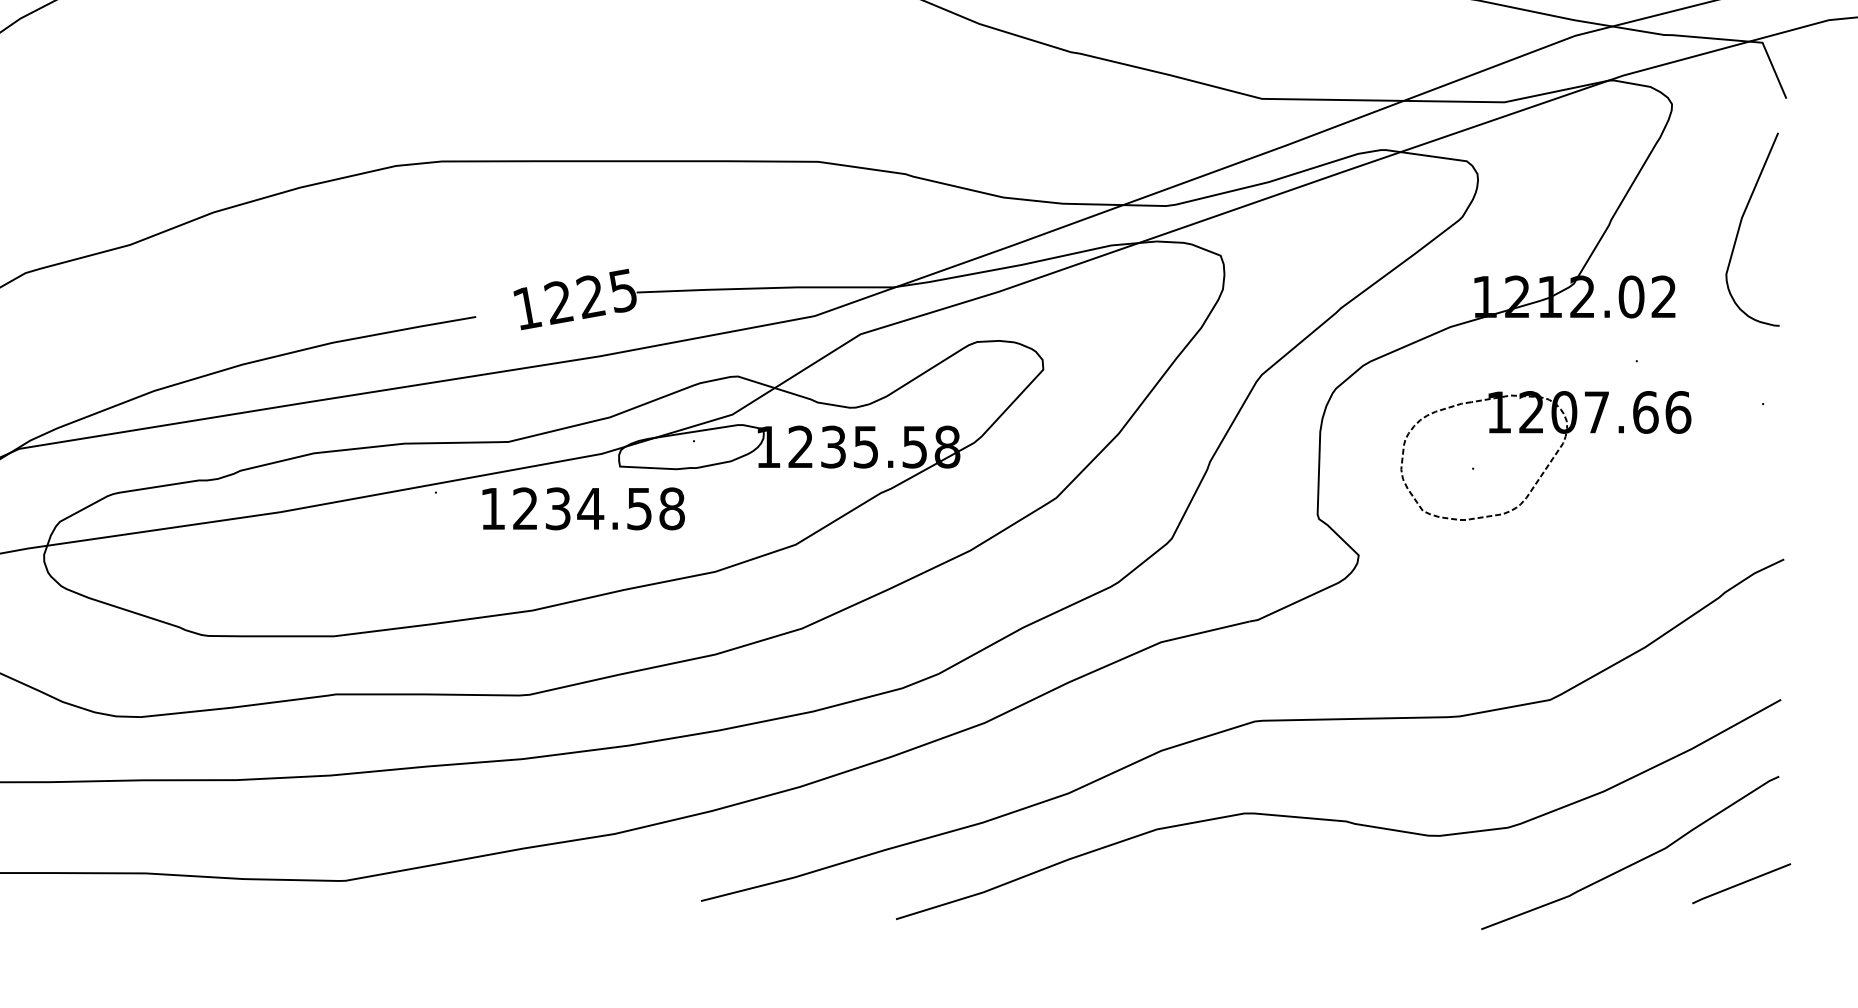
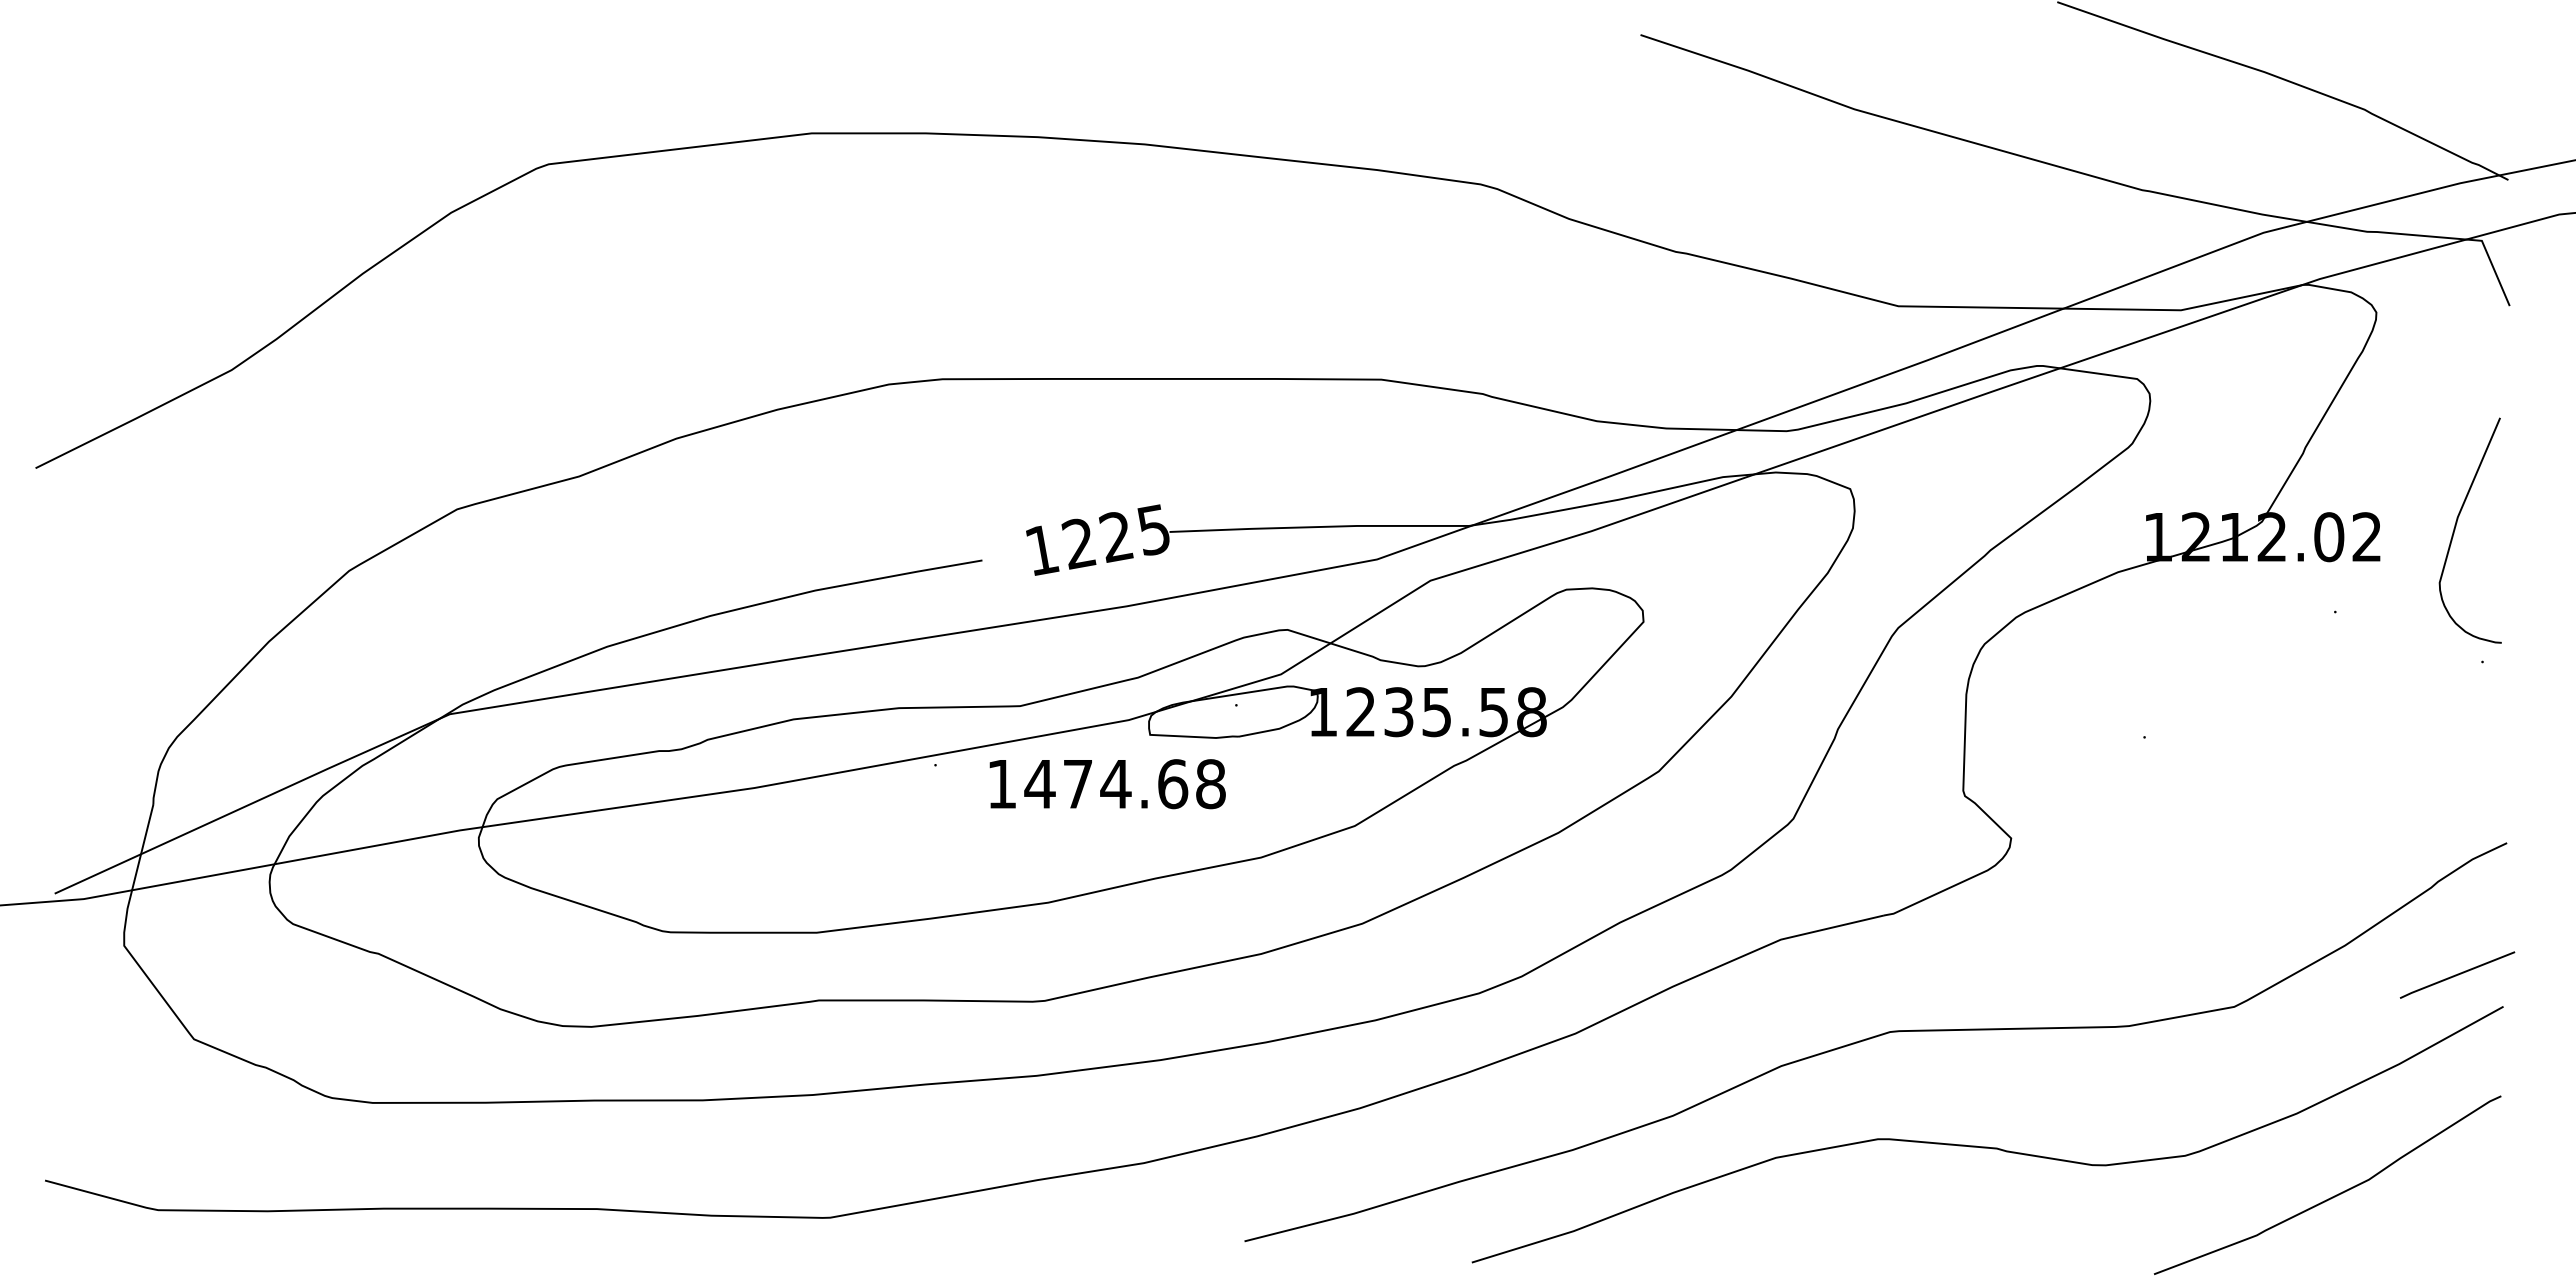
curve: (1740, 226) -> (2456, 526), moved
part: (1551, 459) -> (2235, 726), removed
text: (582, 509) -> (1106, 784), 1234.58 -> 1474.68
line: (1741, 883) -> (2457, 974), moved

